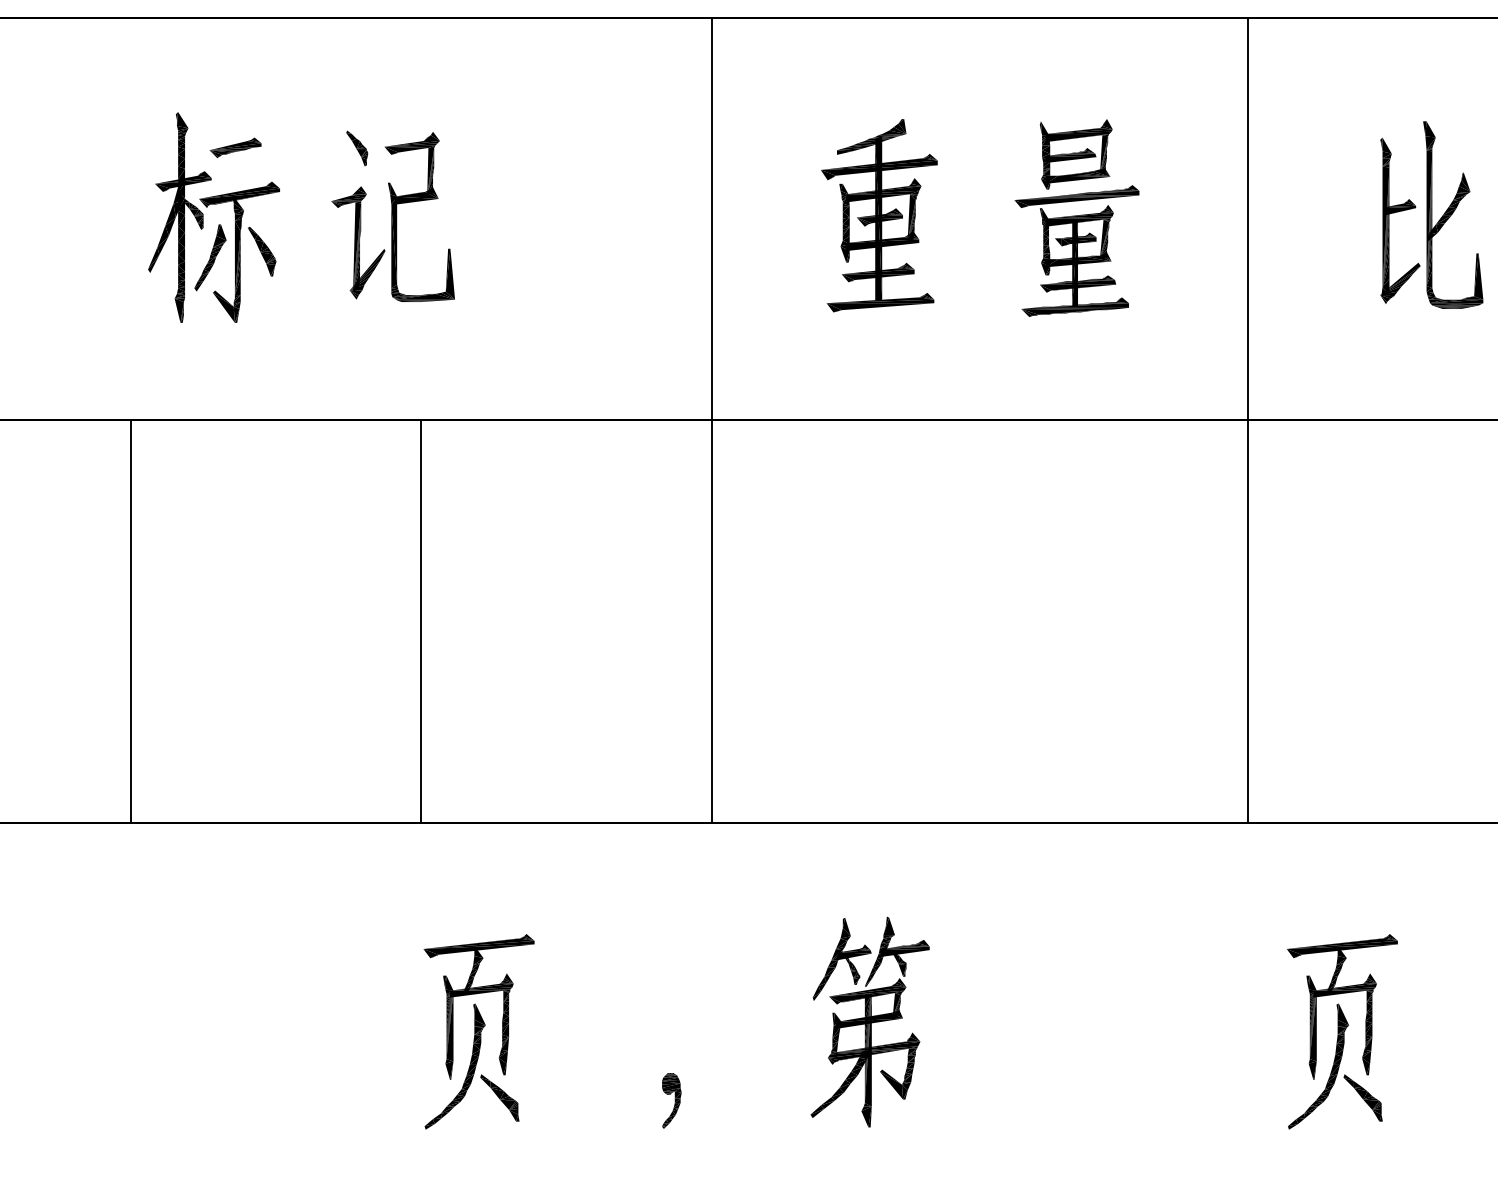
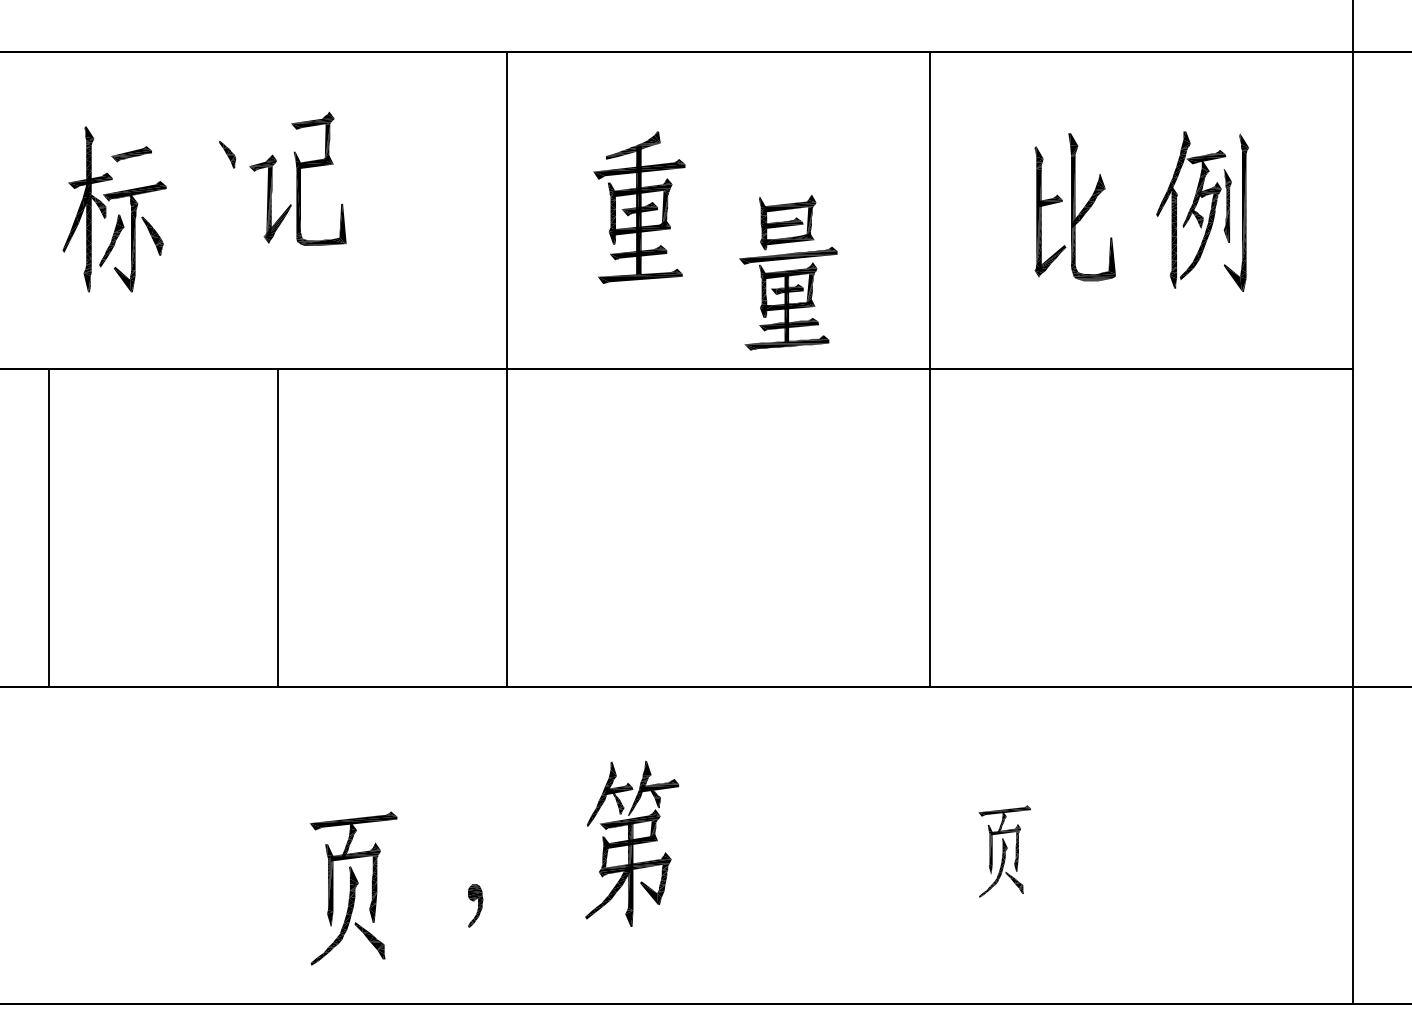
part: (392, 216) -> (297, 178), moved
part: (1077, 217) -> (788, 272), moved
part: (478, 1031) -> (353, 888), moved
part: (1342, 1031) -> (1004, 851), size x0.6

